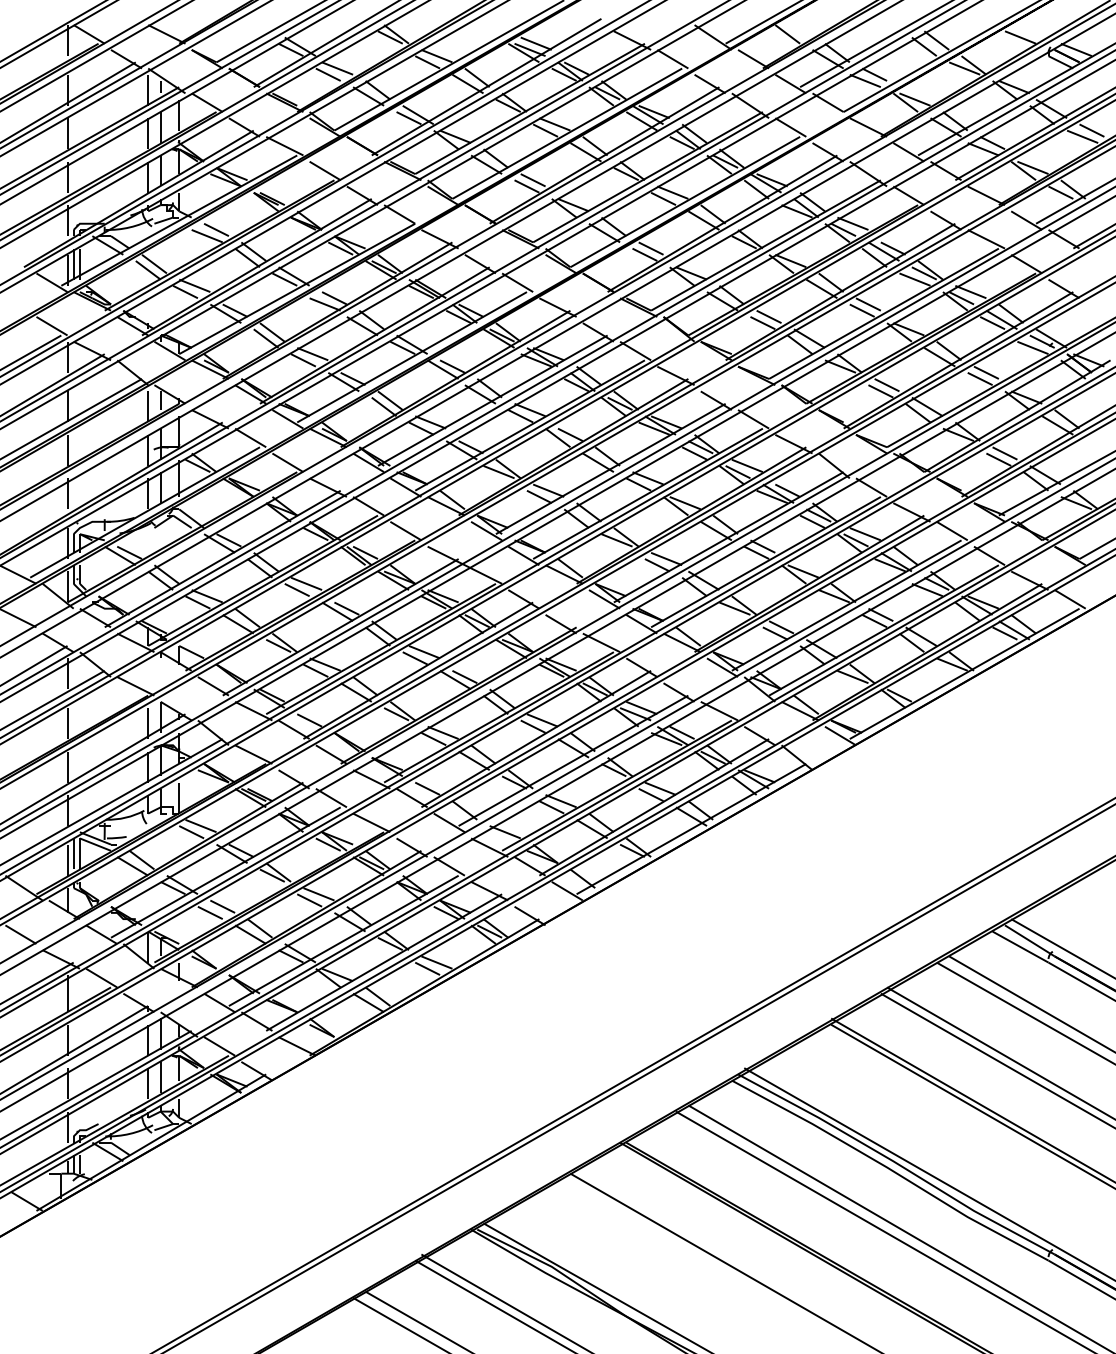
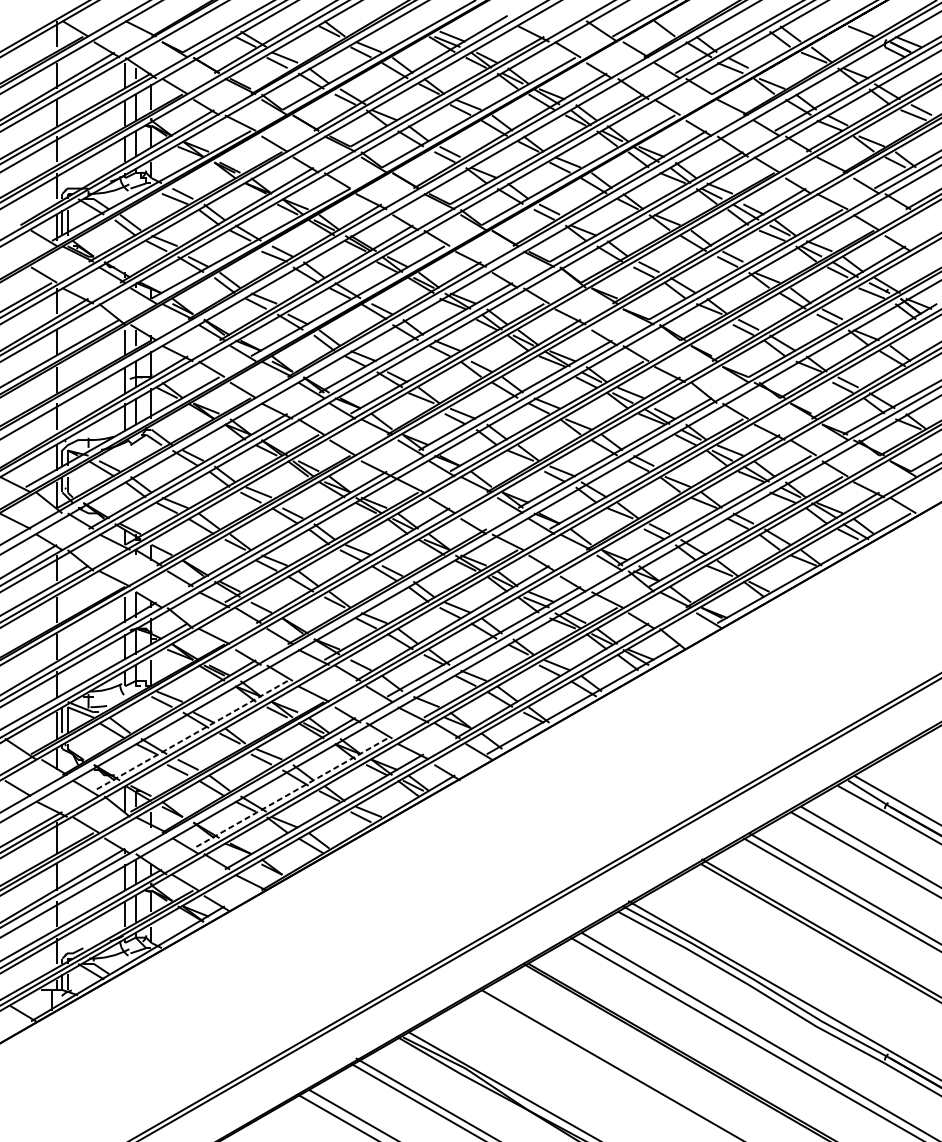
line: (225, 872) -> (190, 735), solid -> dashed
line: (343, 941) -> (290, 794), solid -> dashed

